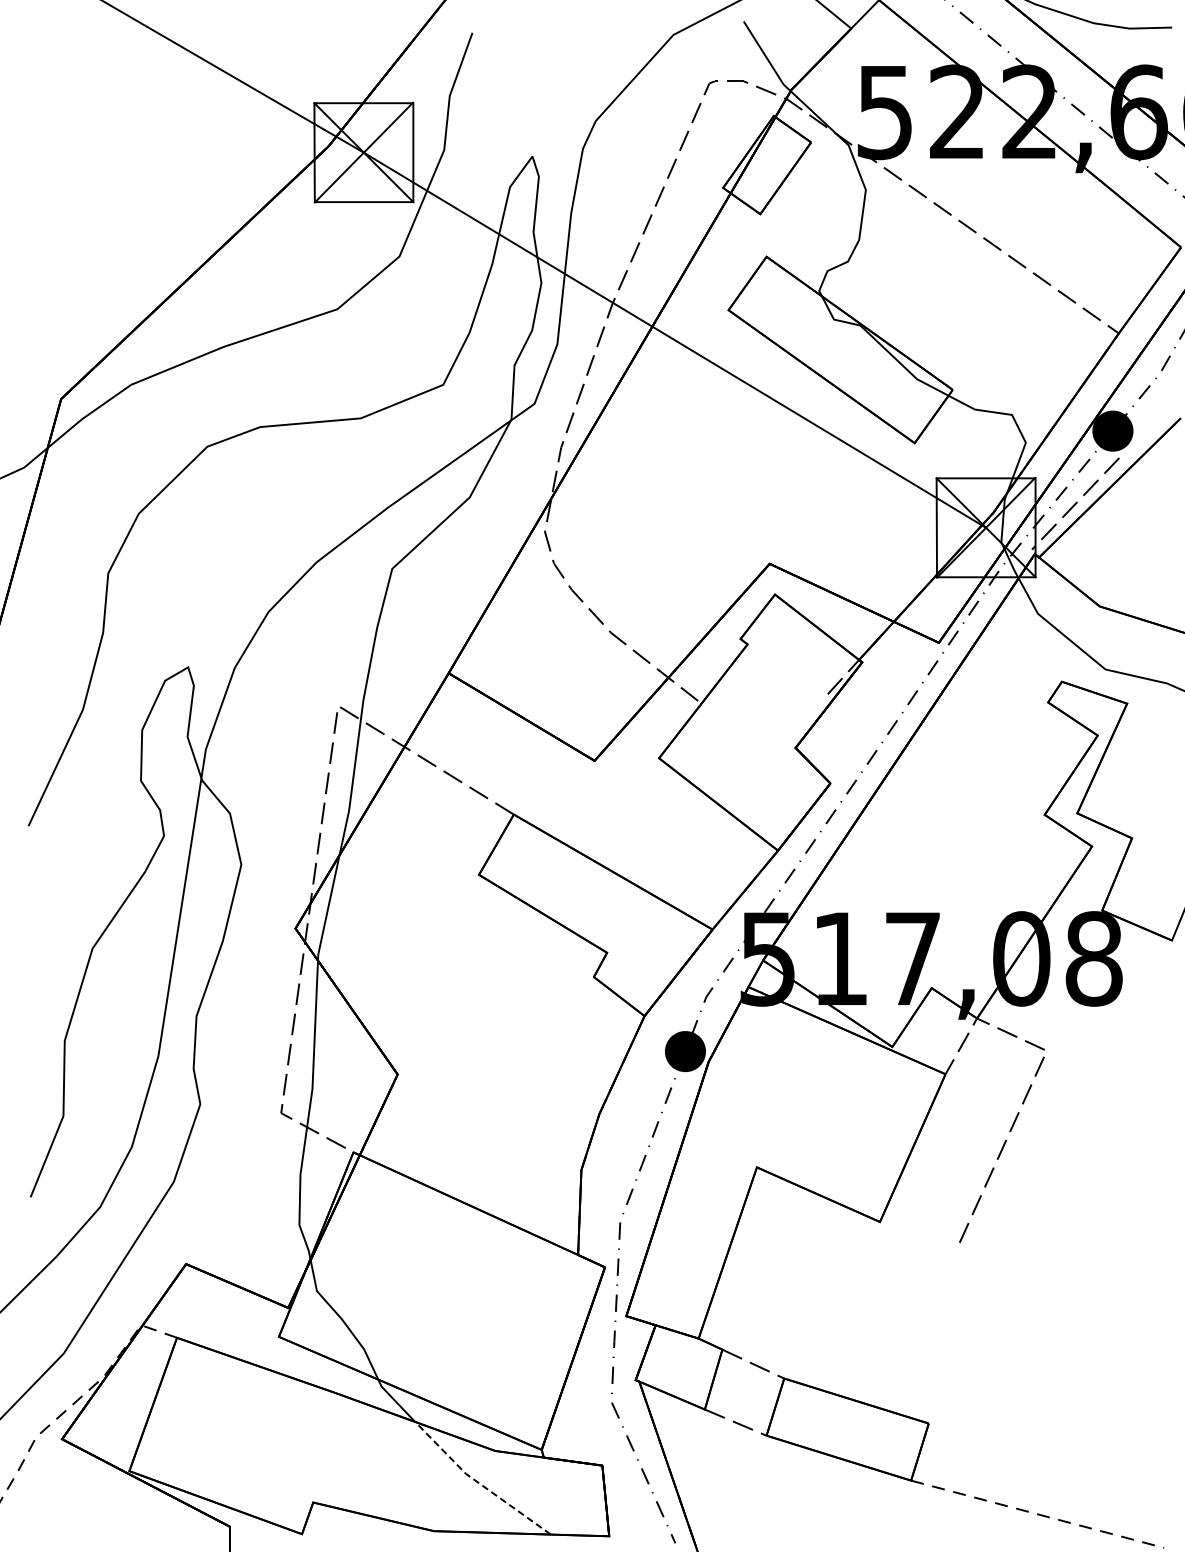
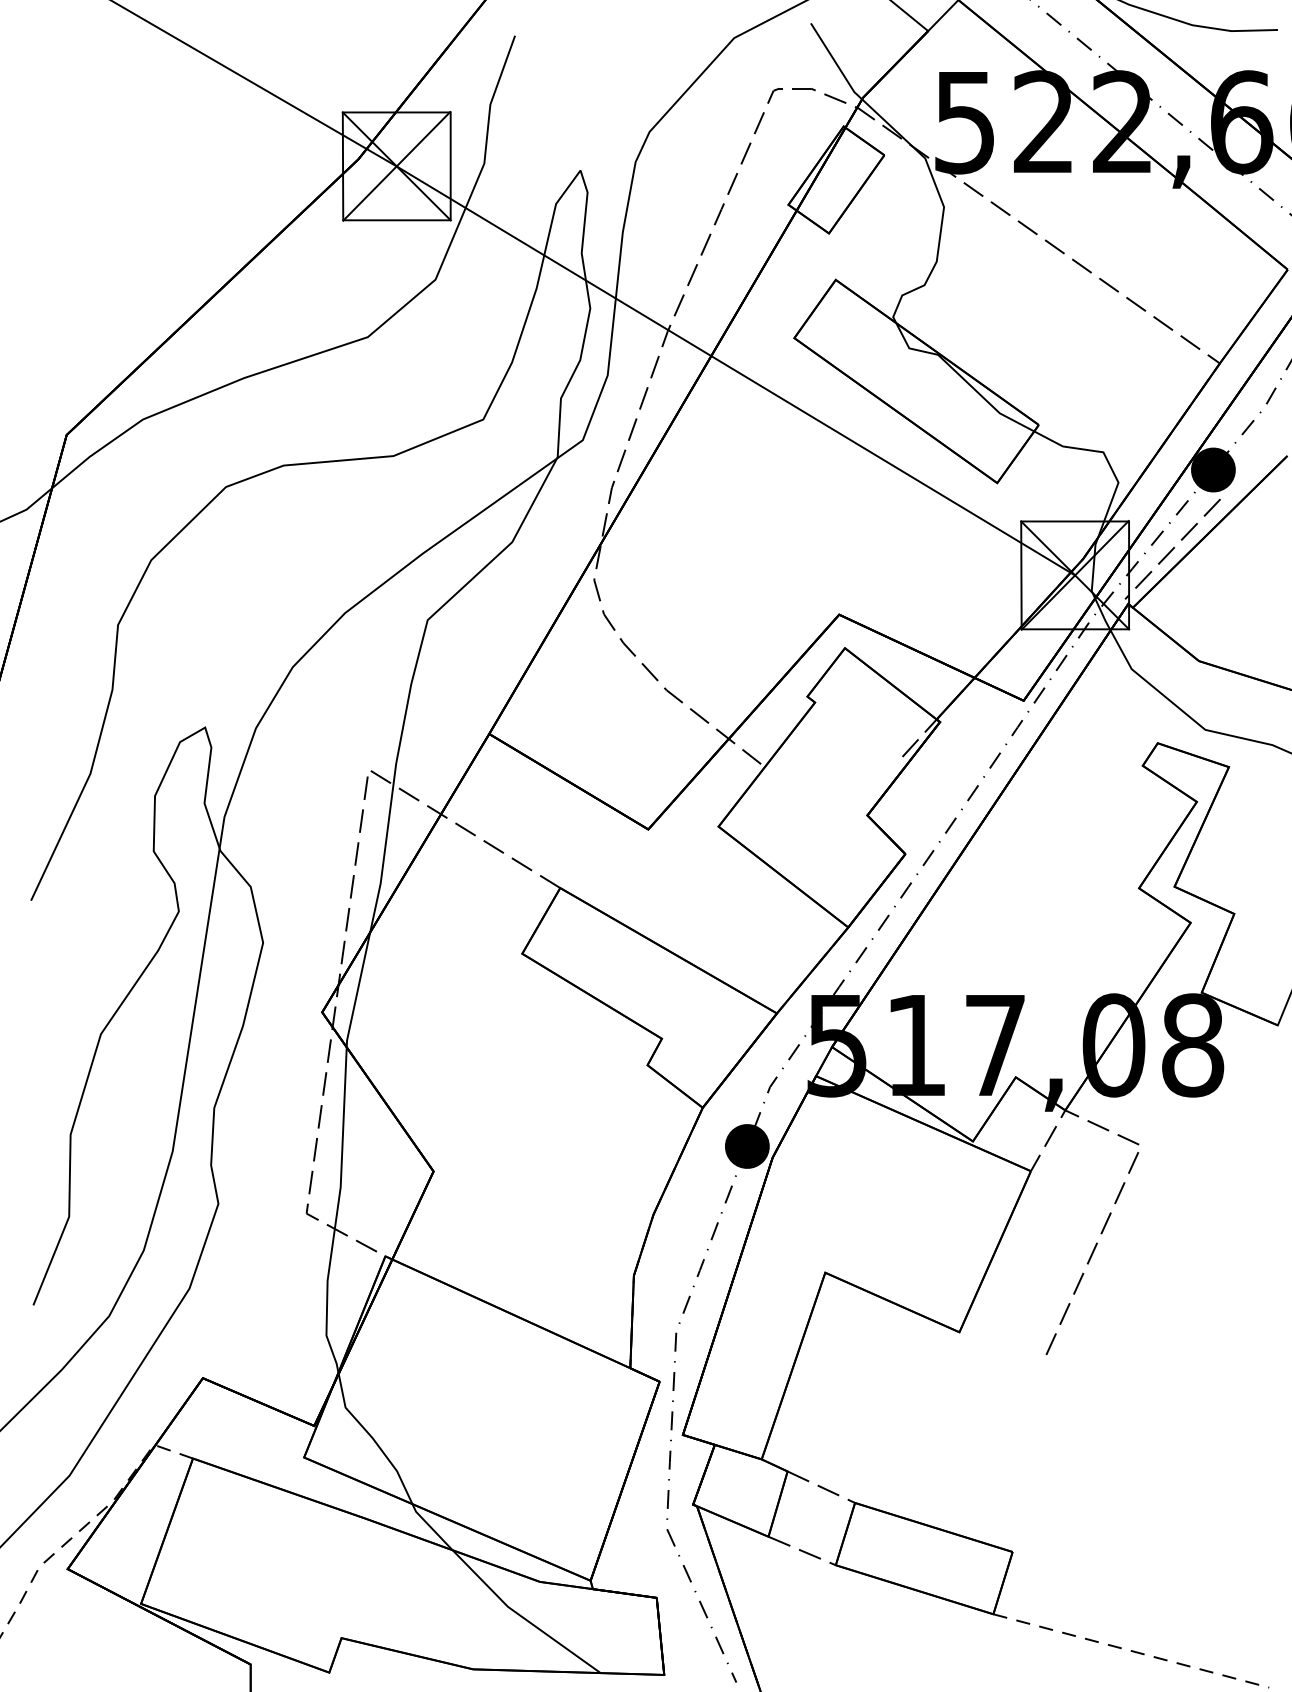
line: (478, 1483) -> (521, 1617), dashed -> solid

